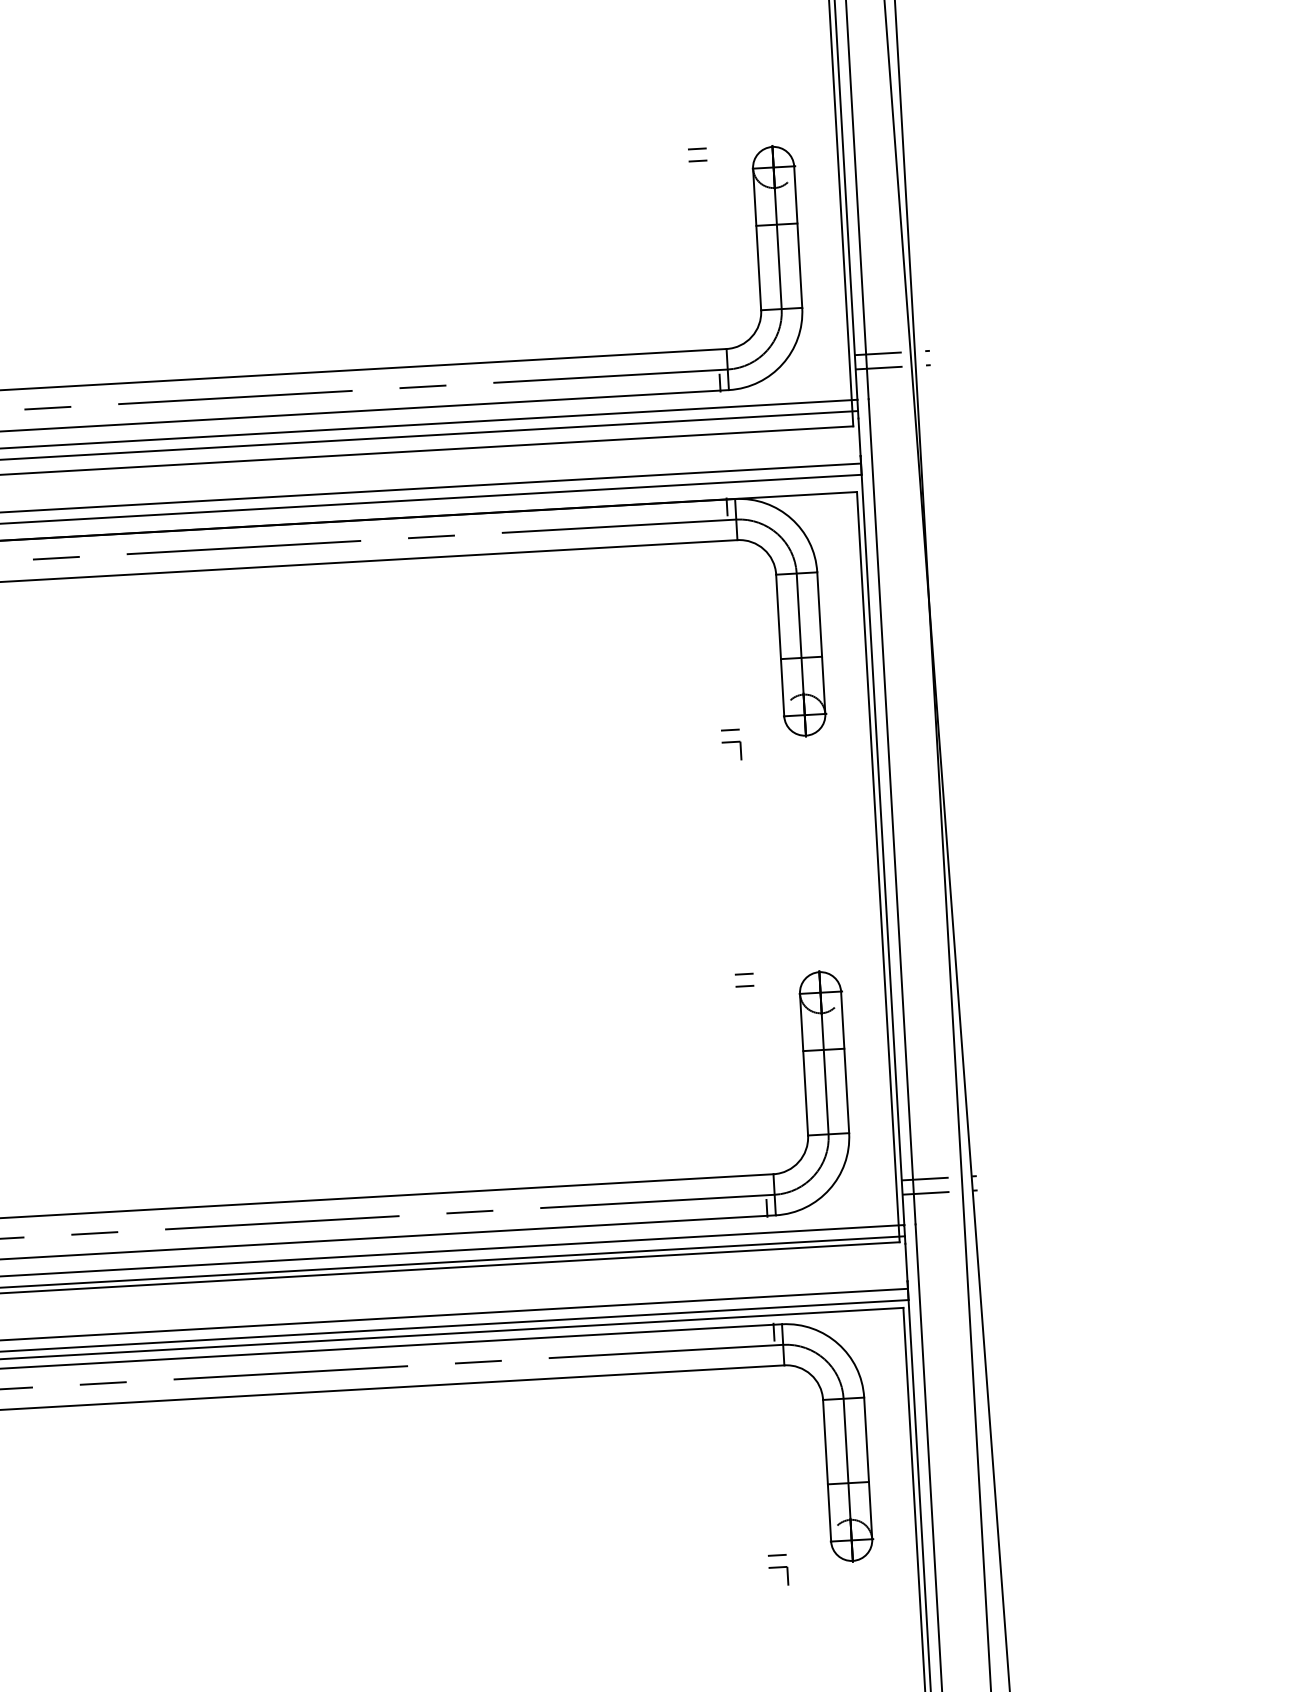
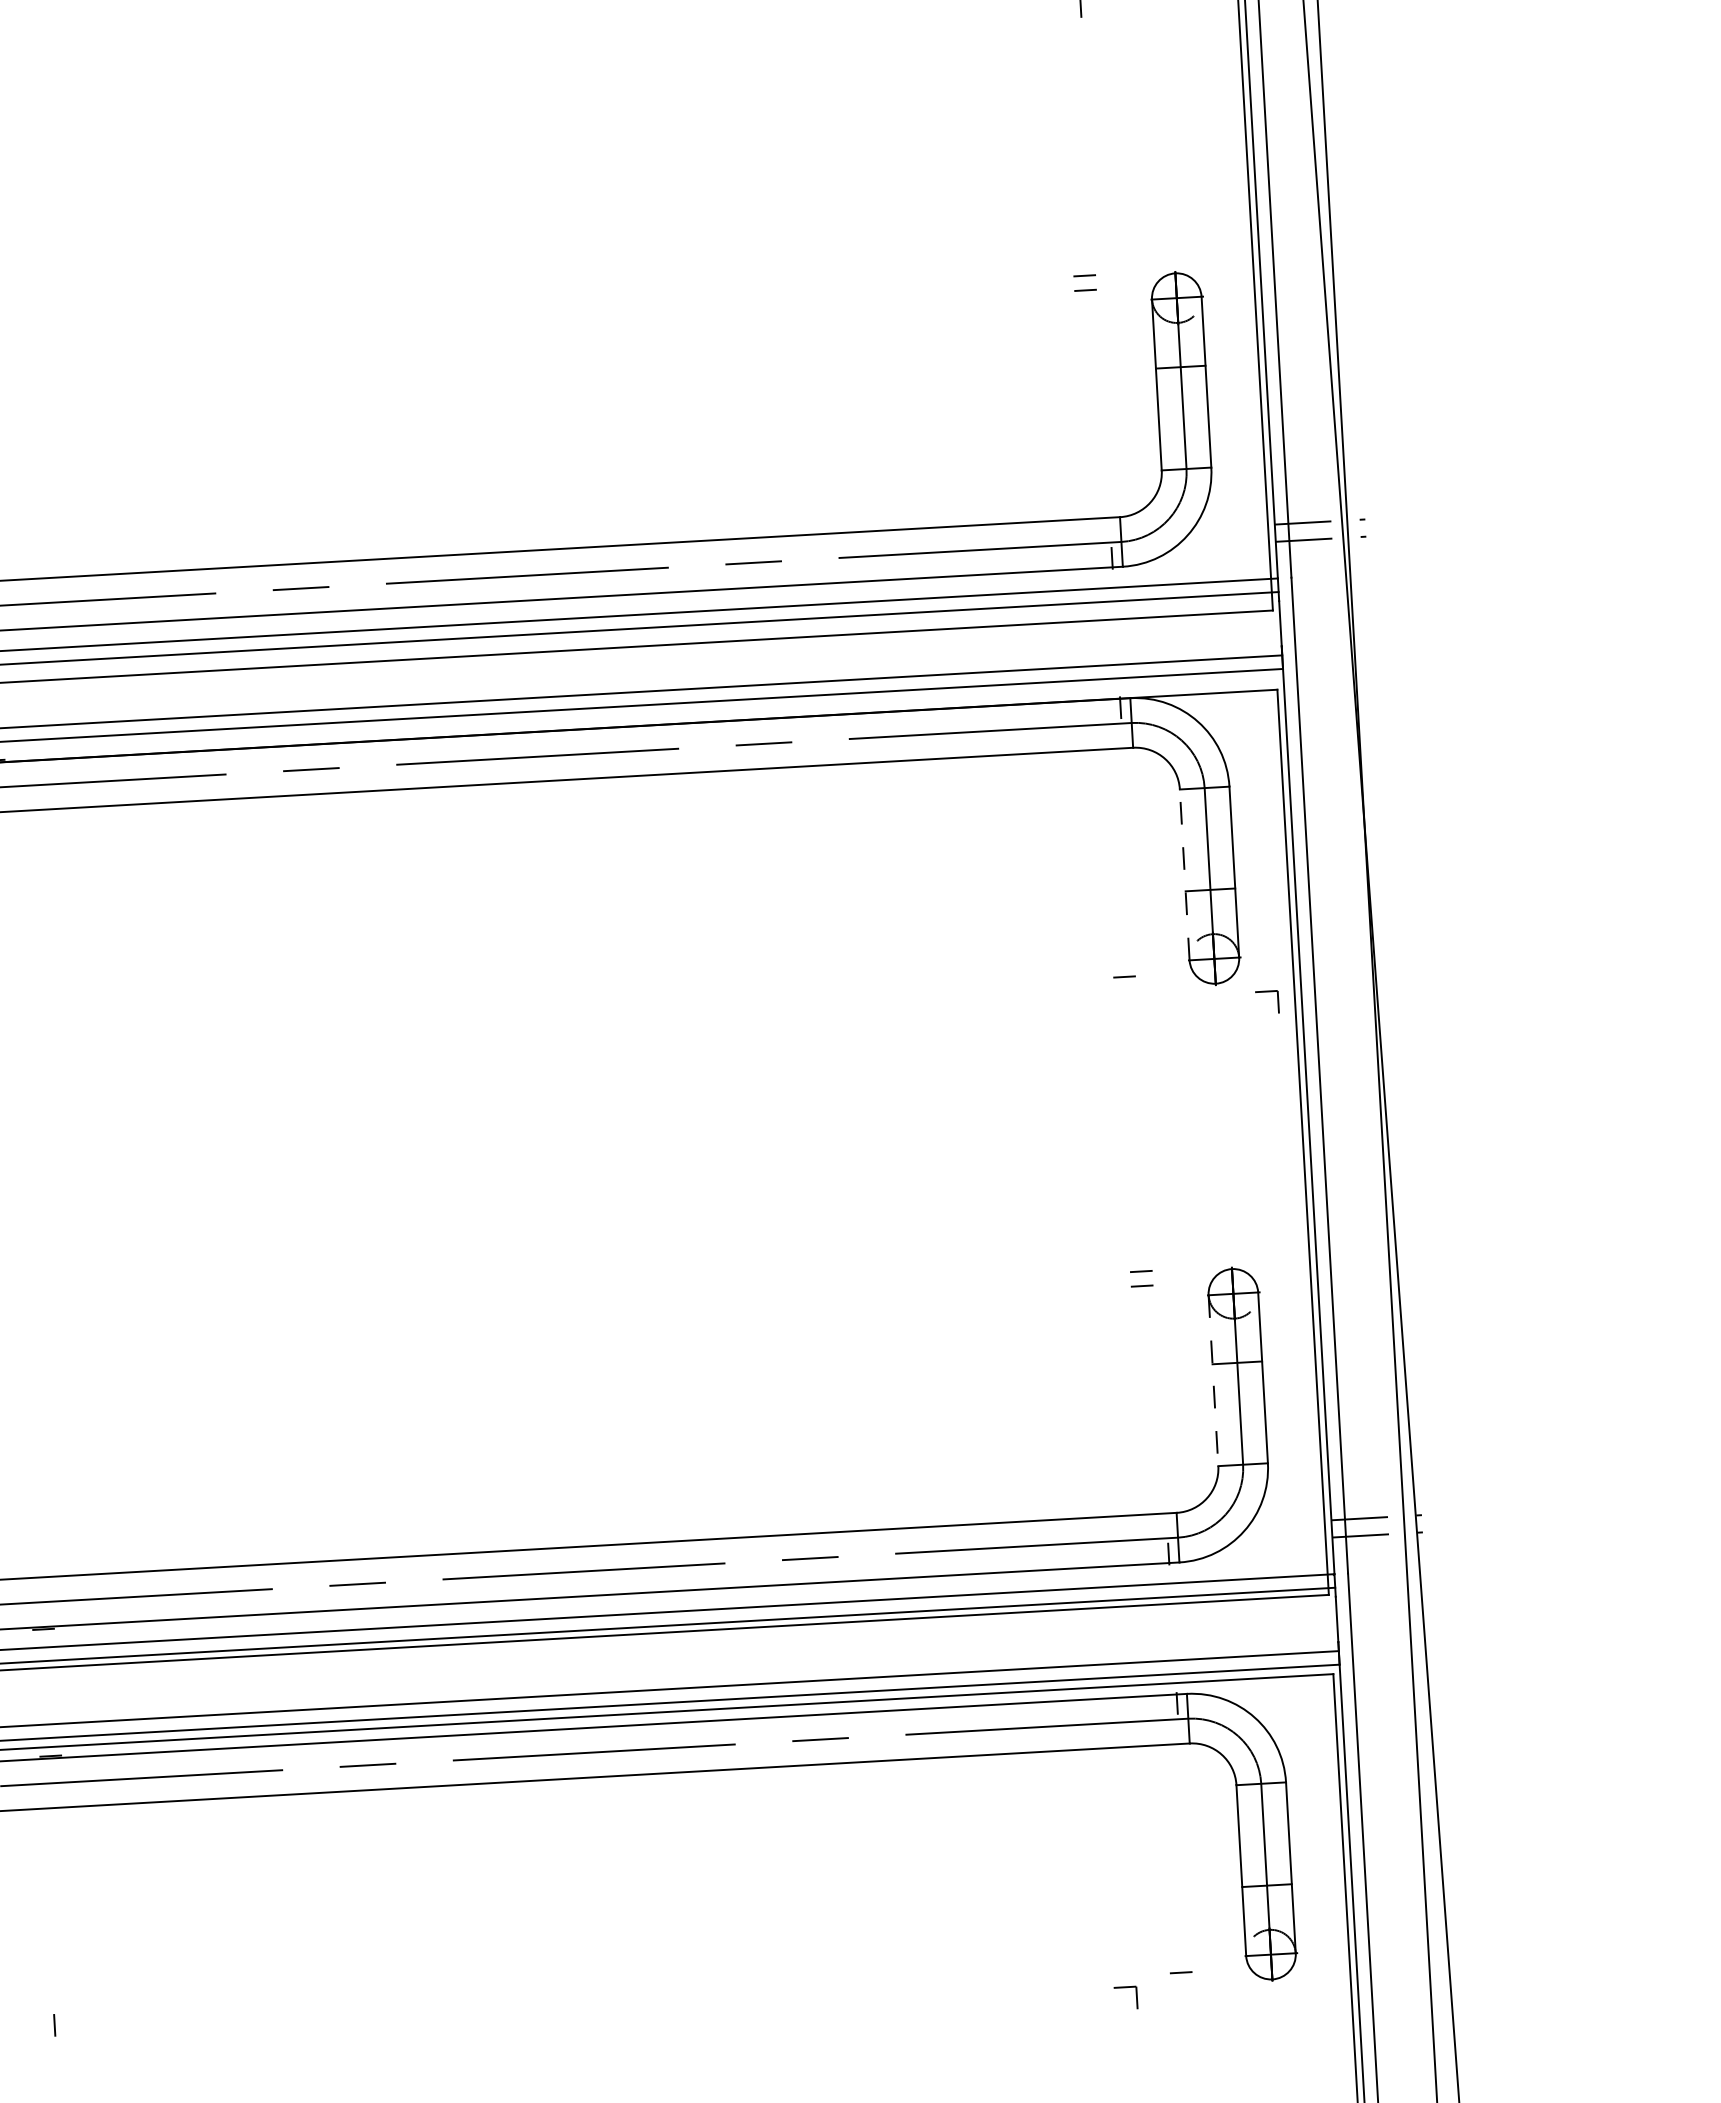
line: (780, 645) -> (1184, 874), solid -> dashed
part: (731, 742) -> (1267, 992), moved
line: (804, 1064) -> (1213, 1380), solid -> dashed
part: (778, 1568) -> (1125, 1988), moved

